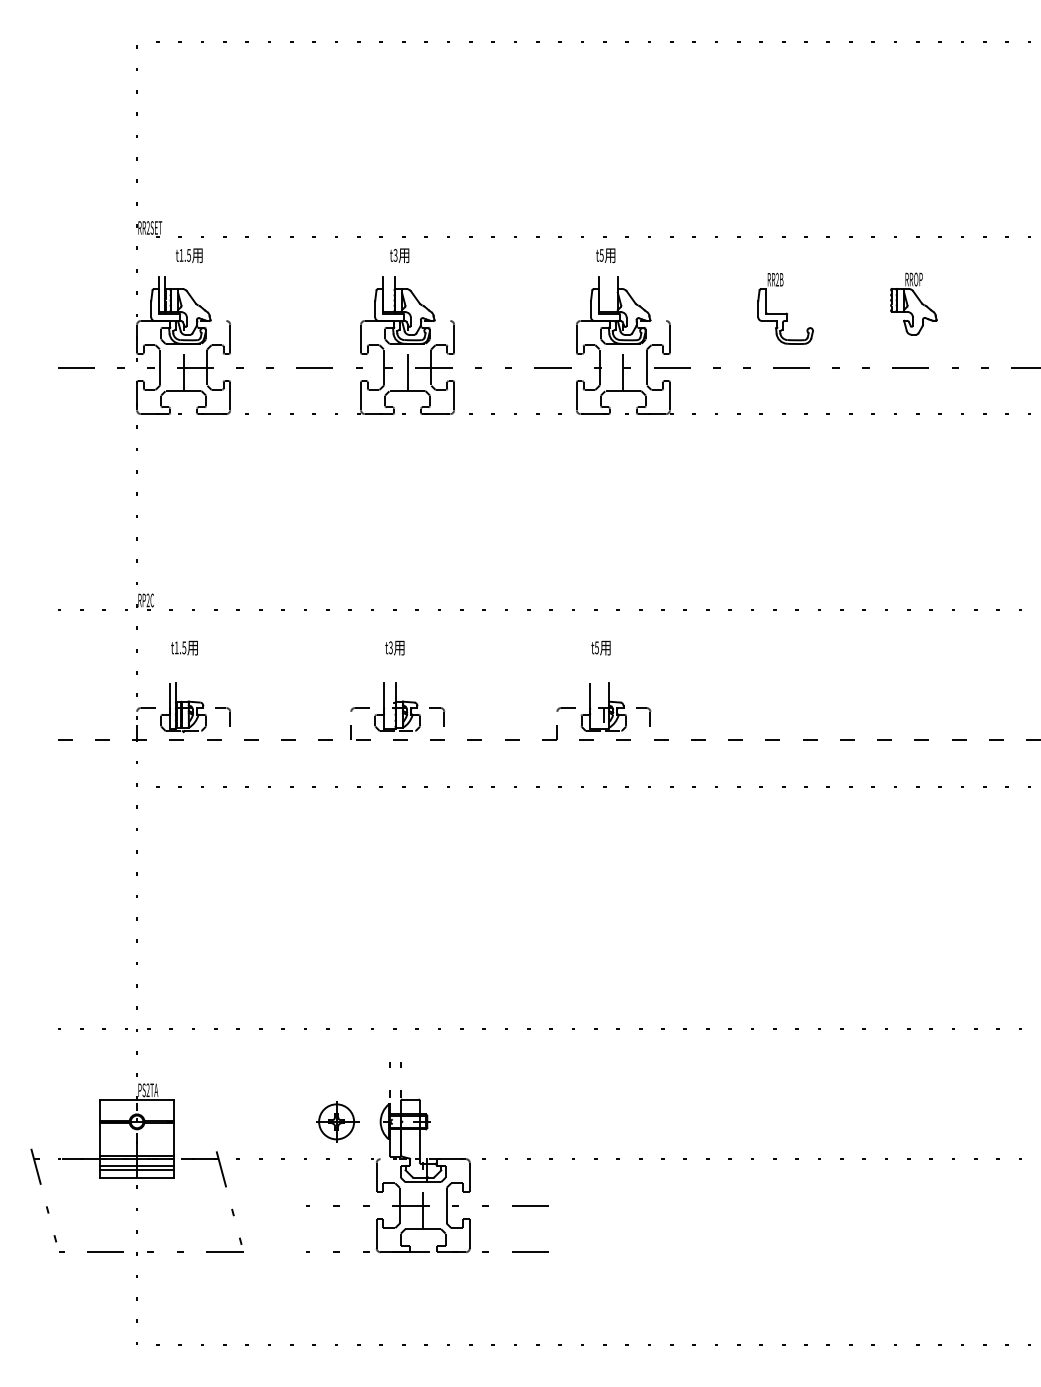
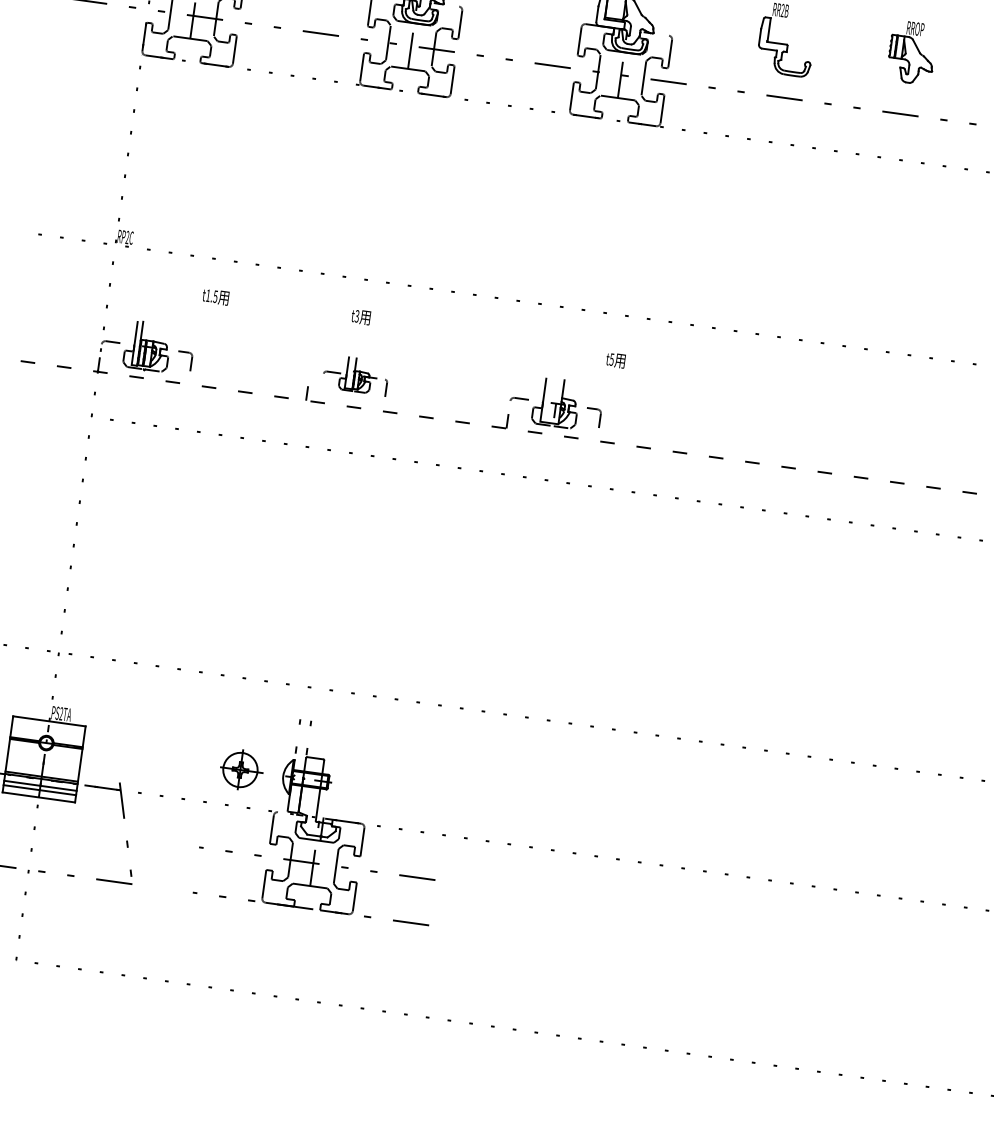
text: (184, 647) -> (215, 296), moved
text: (600, 647) -> (615, 359), moved
part: (397, 706) -> (355, 374), size x0.7

